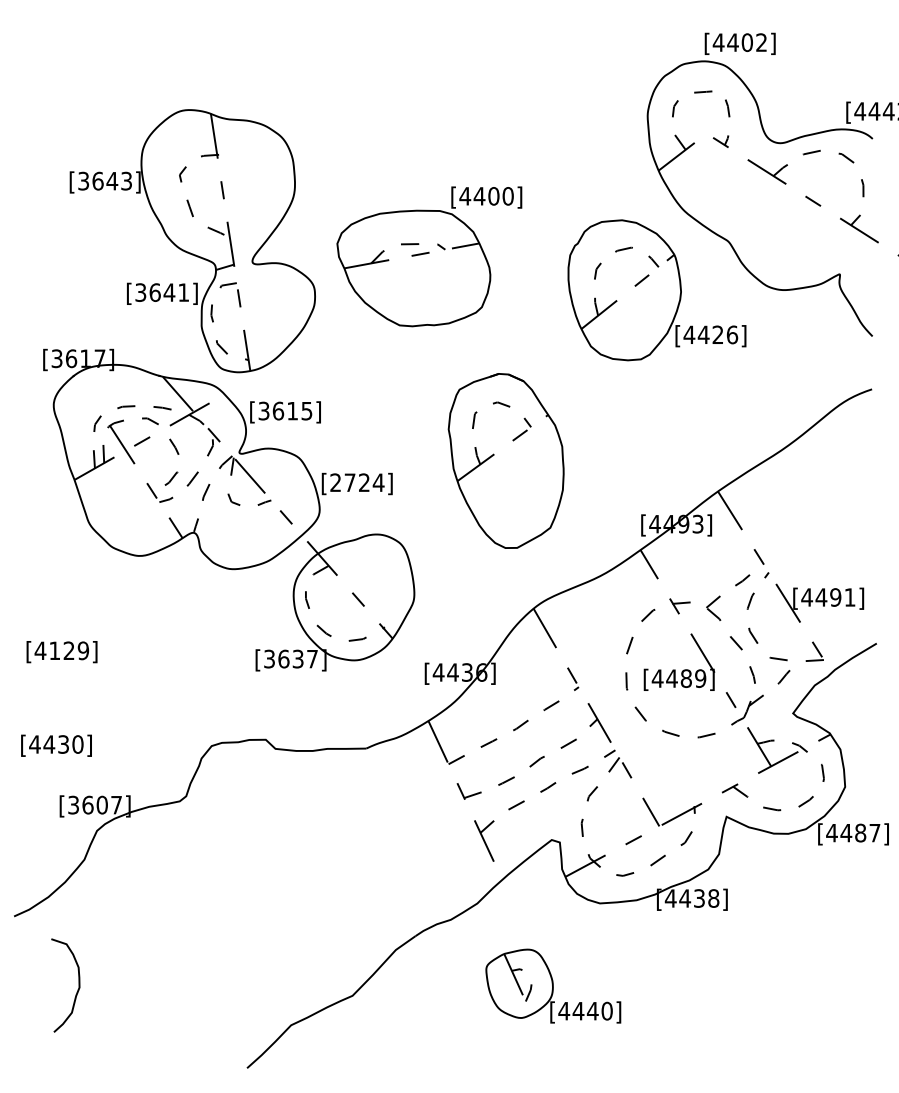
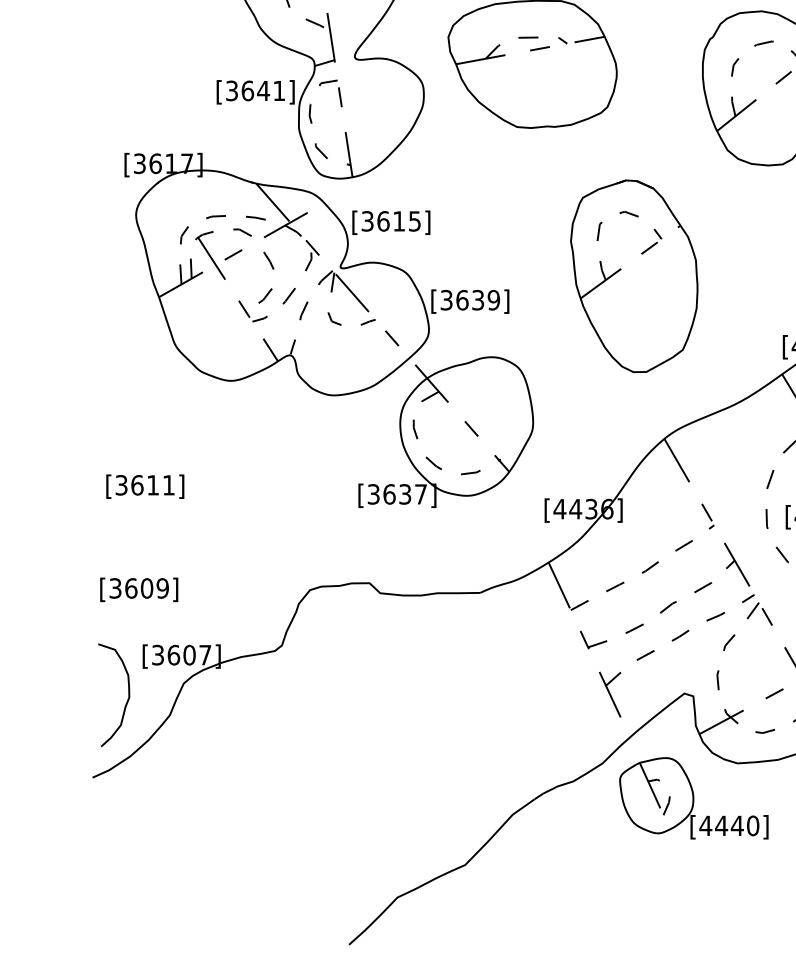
text: (357, 482) -> (470, 299), [2724] -> [3639]
text: (61, 650) -> (144, 484), [4129] -> [3611]
text: (56, 744) -> (139, 588), [4430] -> [3609]
part: (553, 985) -> (694, 797), moved
curve: (77, 989) -> (127, 699), moved

